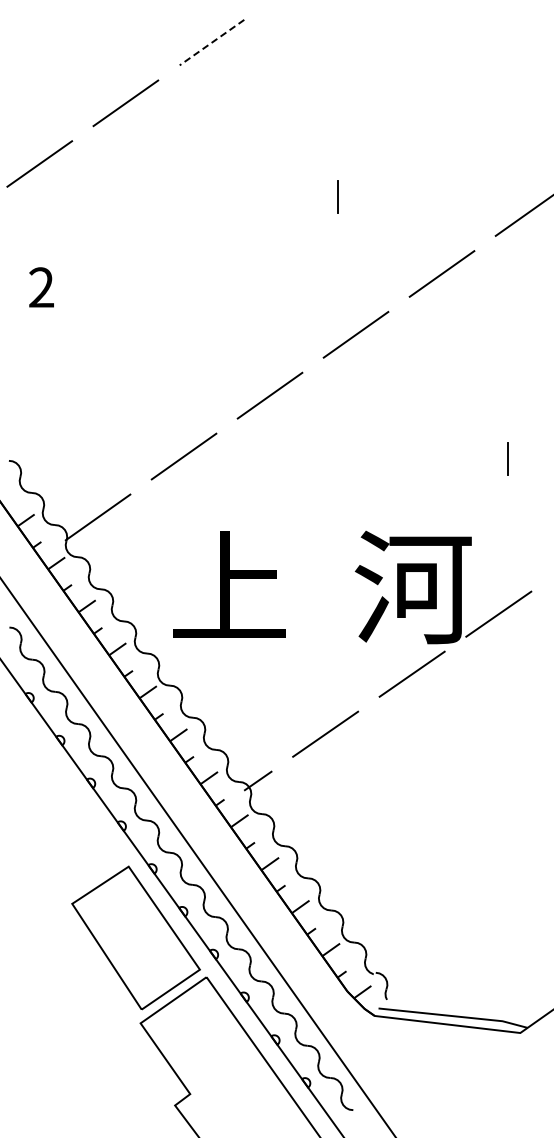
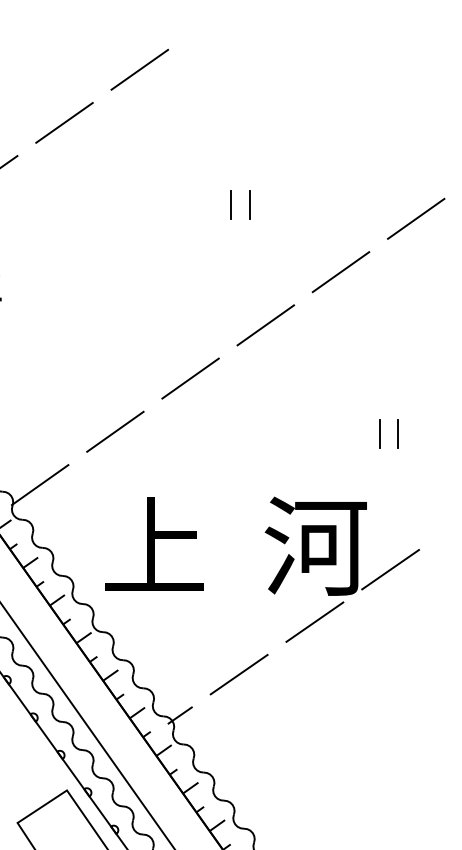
line: (212, 42) -> (140, 69), dashed -> solid
line: (316, 196) -> (231, 204), added
line: (486, 458) -> (379, 433), added

